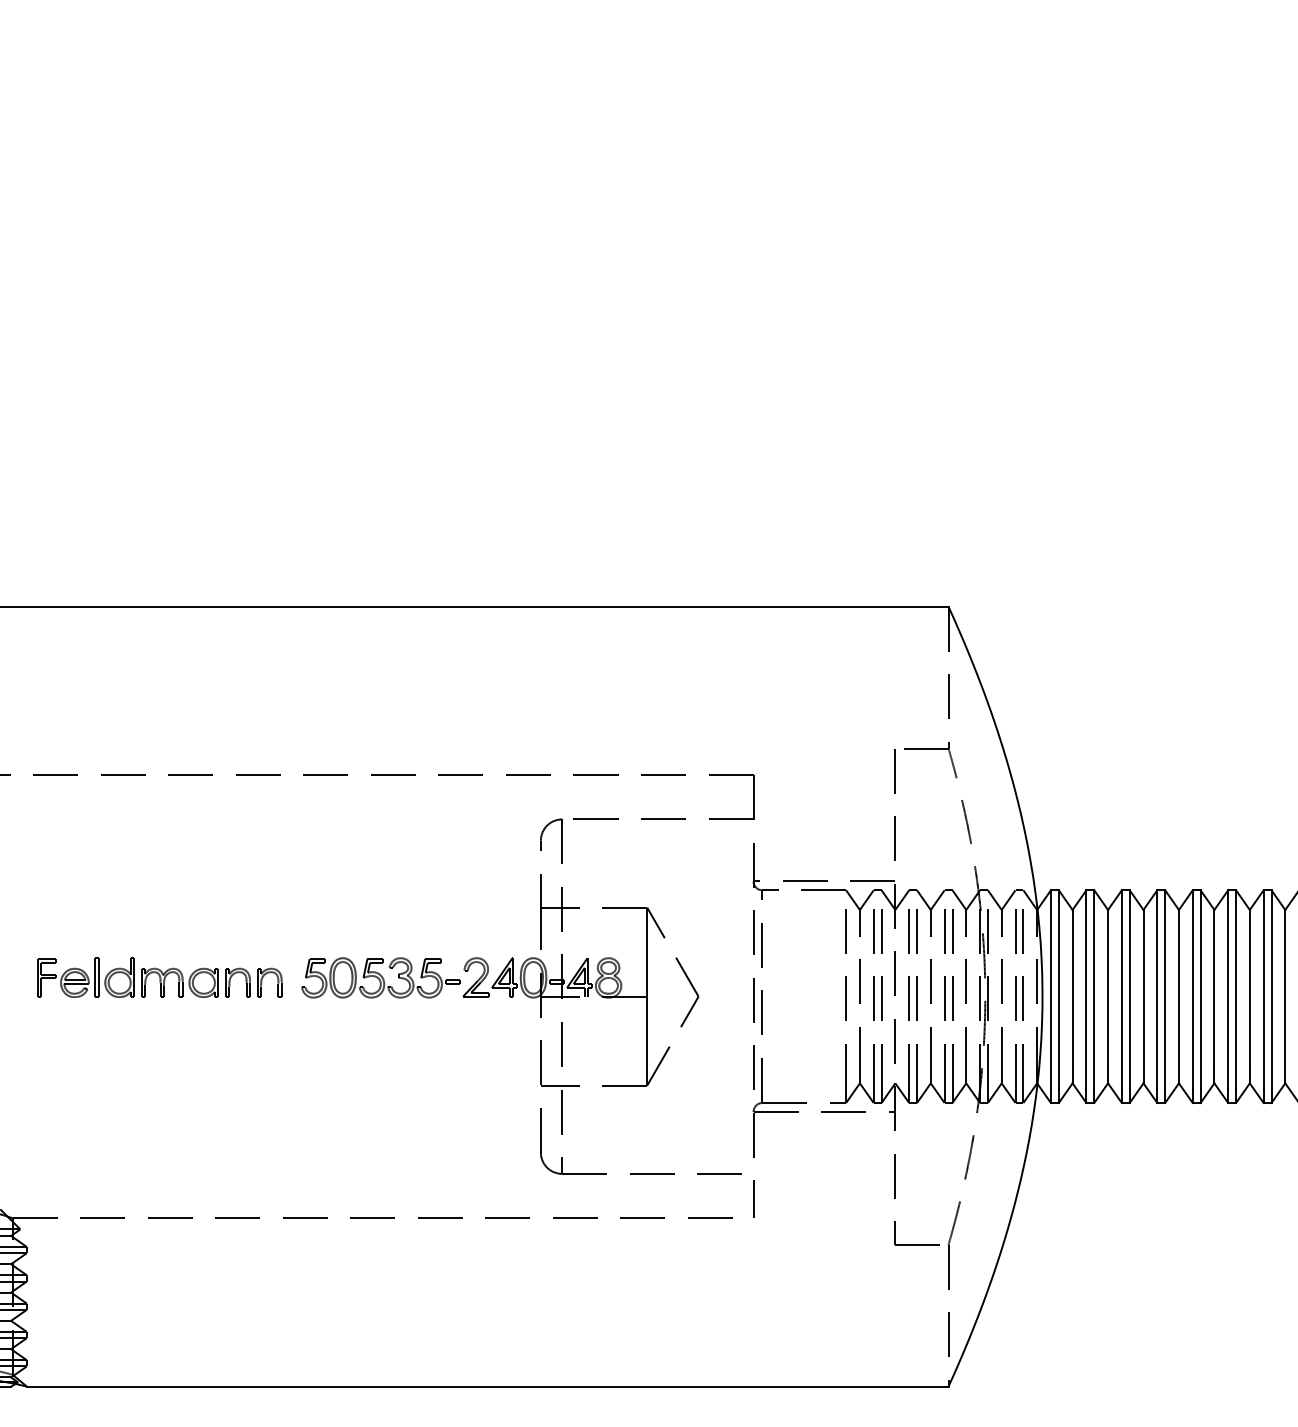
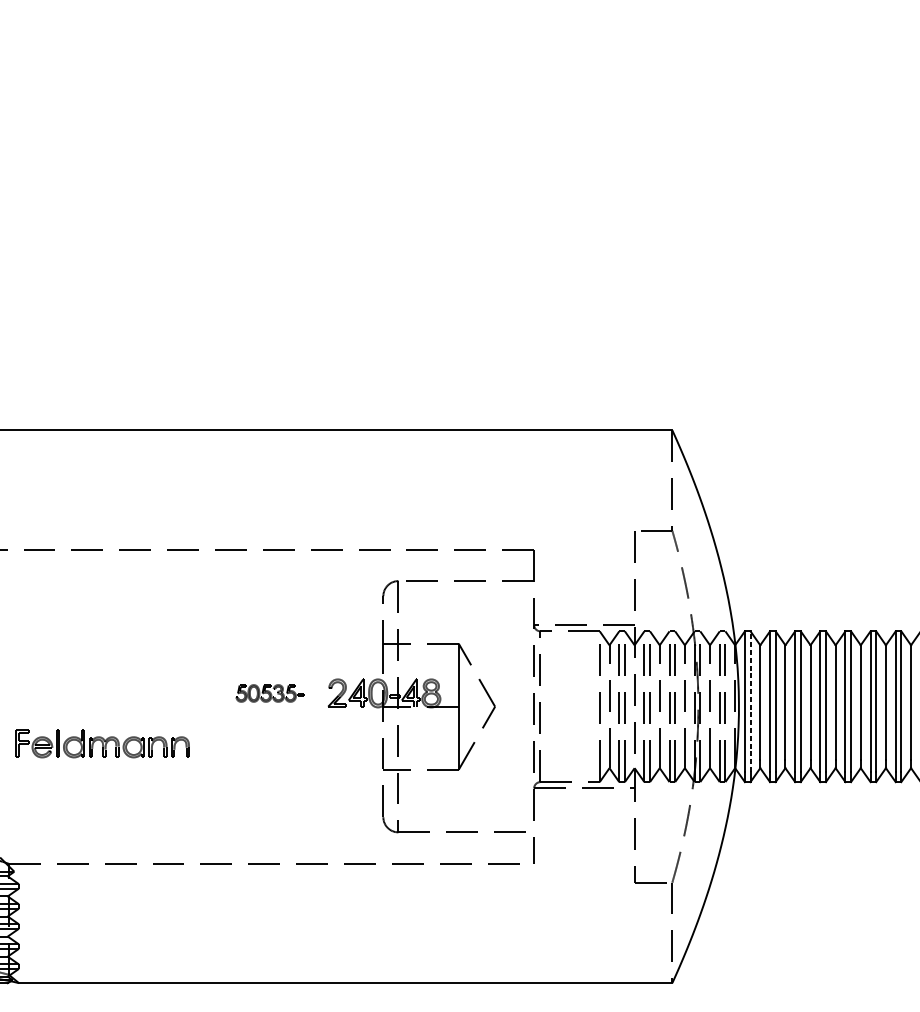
part: (159, 977) -> (102, 743), moved
part: (380, 977) -> (269, 693), size x0.6
line: (1058, 989) -> (750, 701), solid -> dashed

